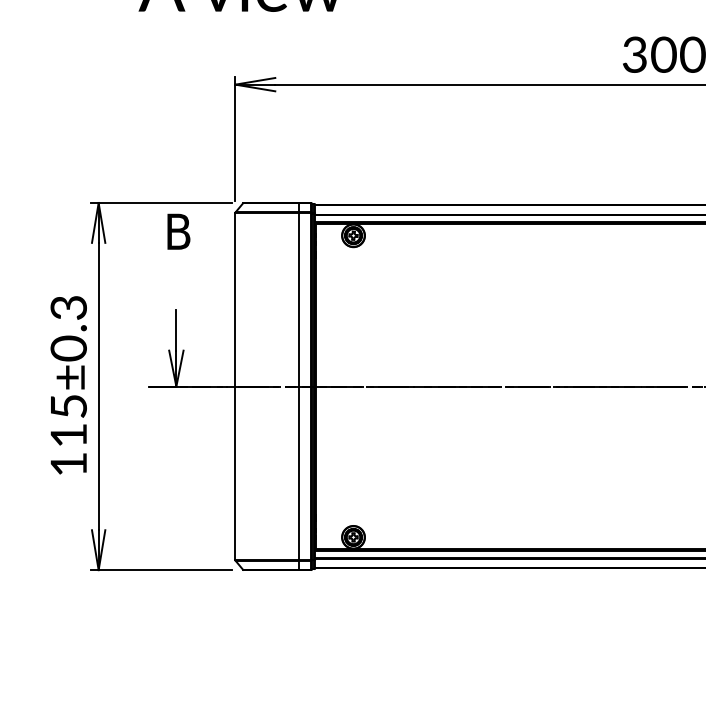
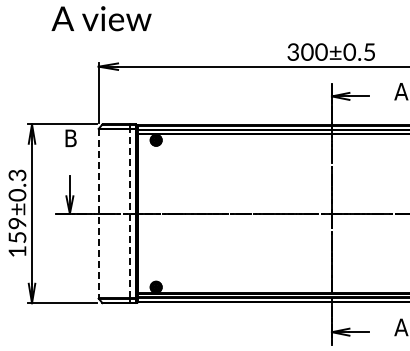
line: (235, 385) -> (98, 213), solid -> dashed
line: (298, 385) -> (129, 213), solid -> dashed
text: (68, 420) -> (17, 230), 115±0.3 -> 159±0.3

